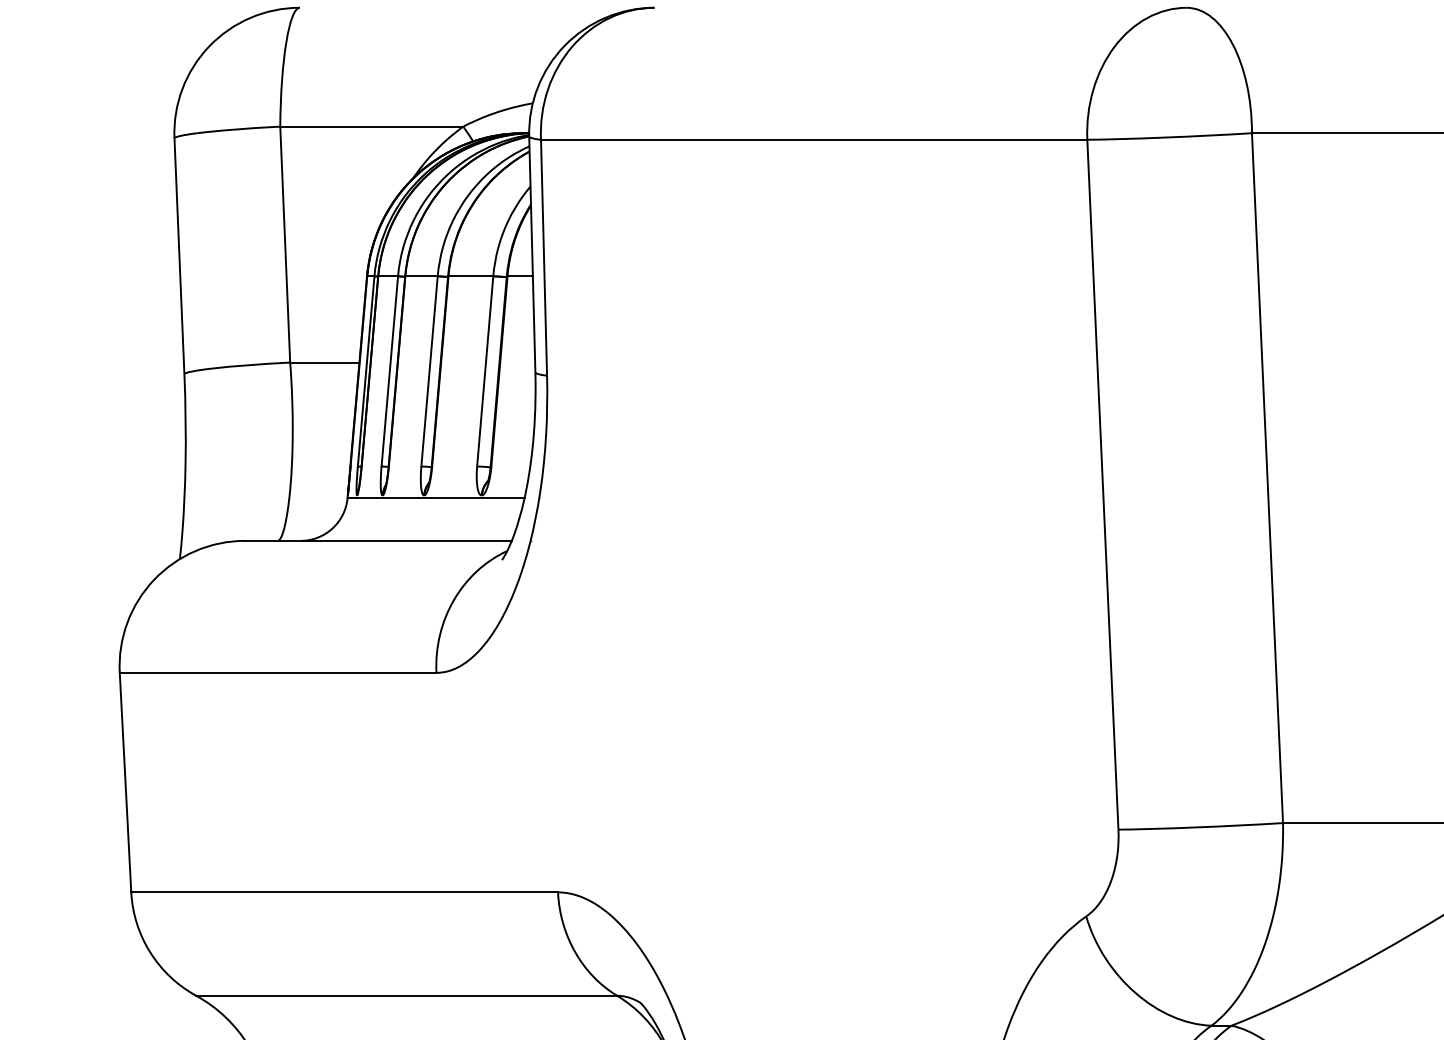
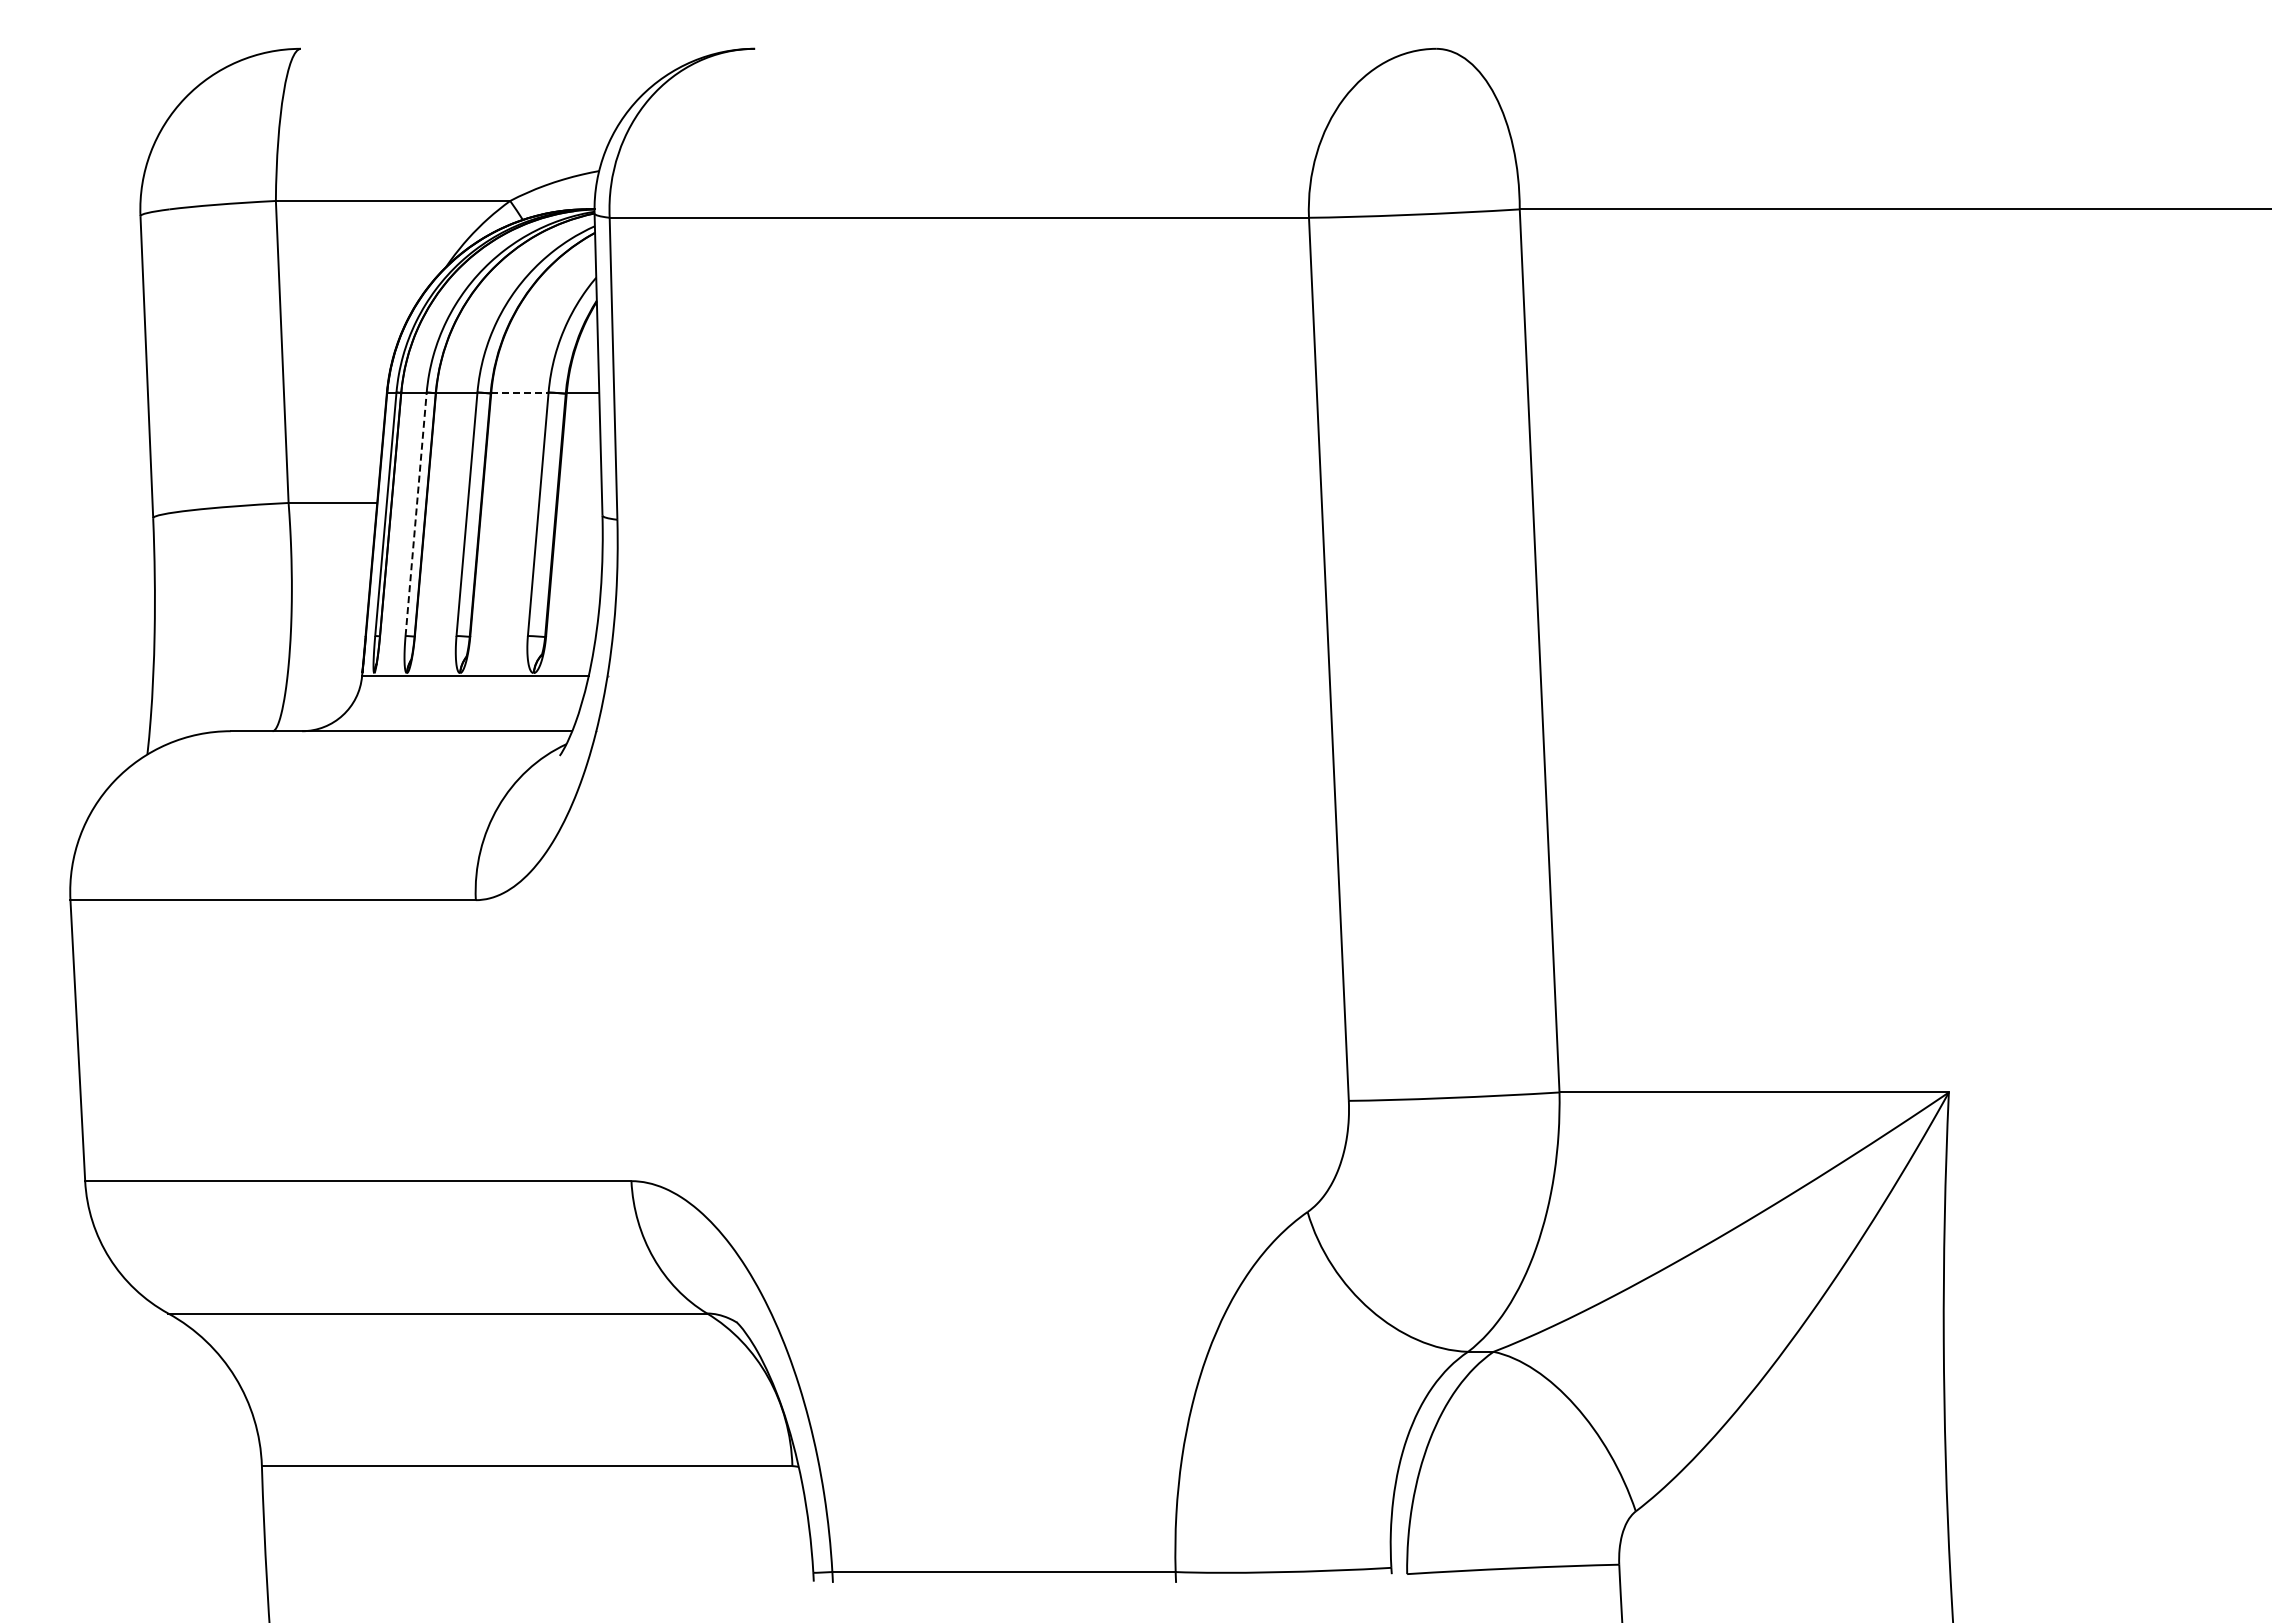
line: (470, 276) -> (519, 392), solid -> dashed
line: (390, 370) -> (416, 513), solid -> dashed

